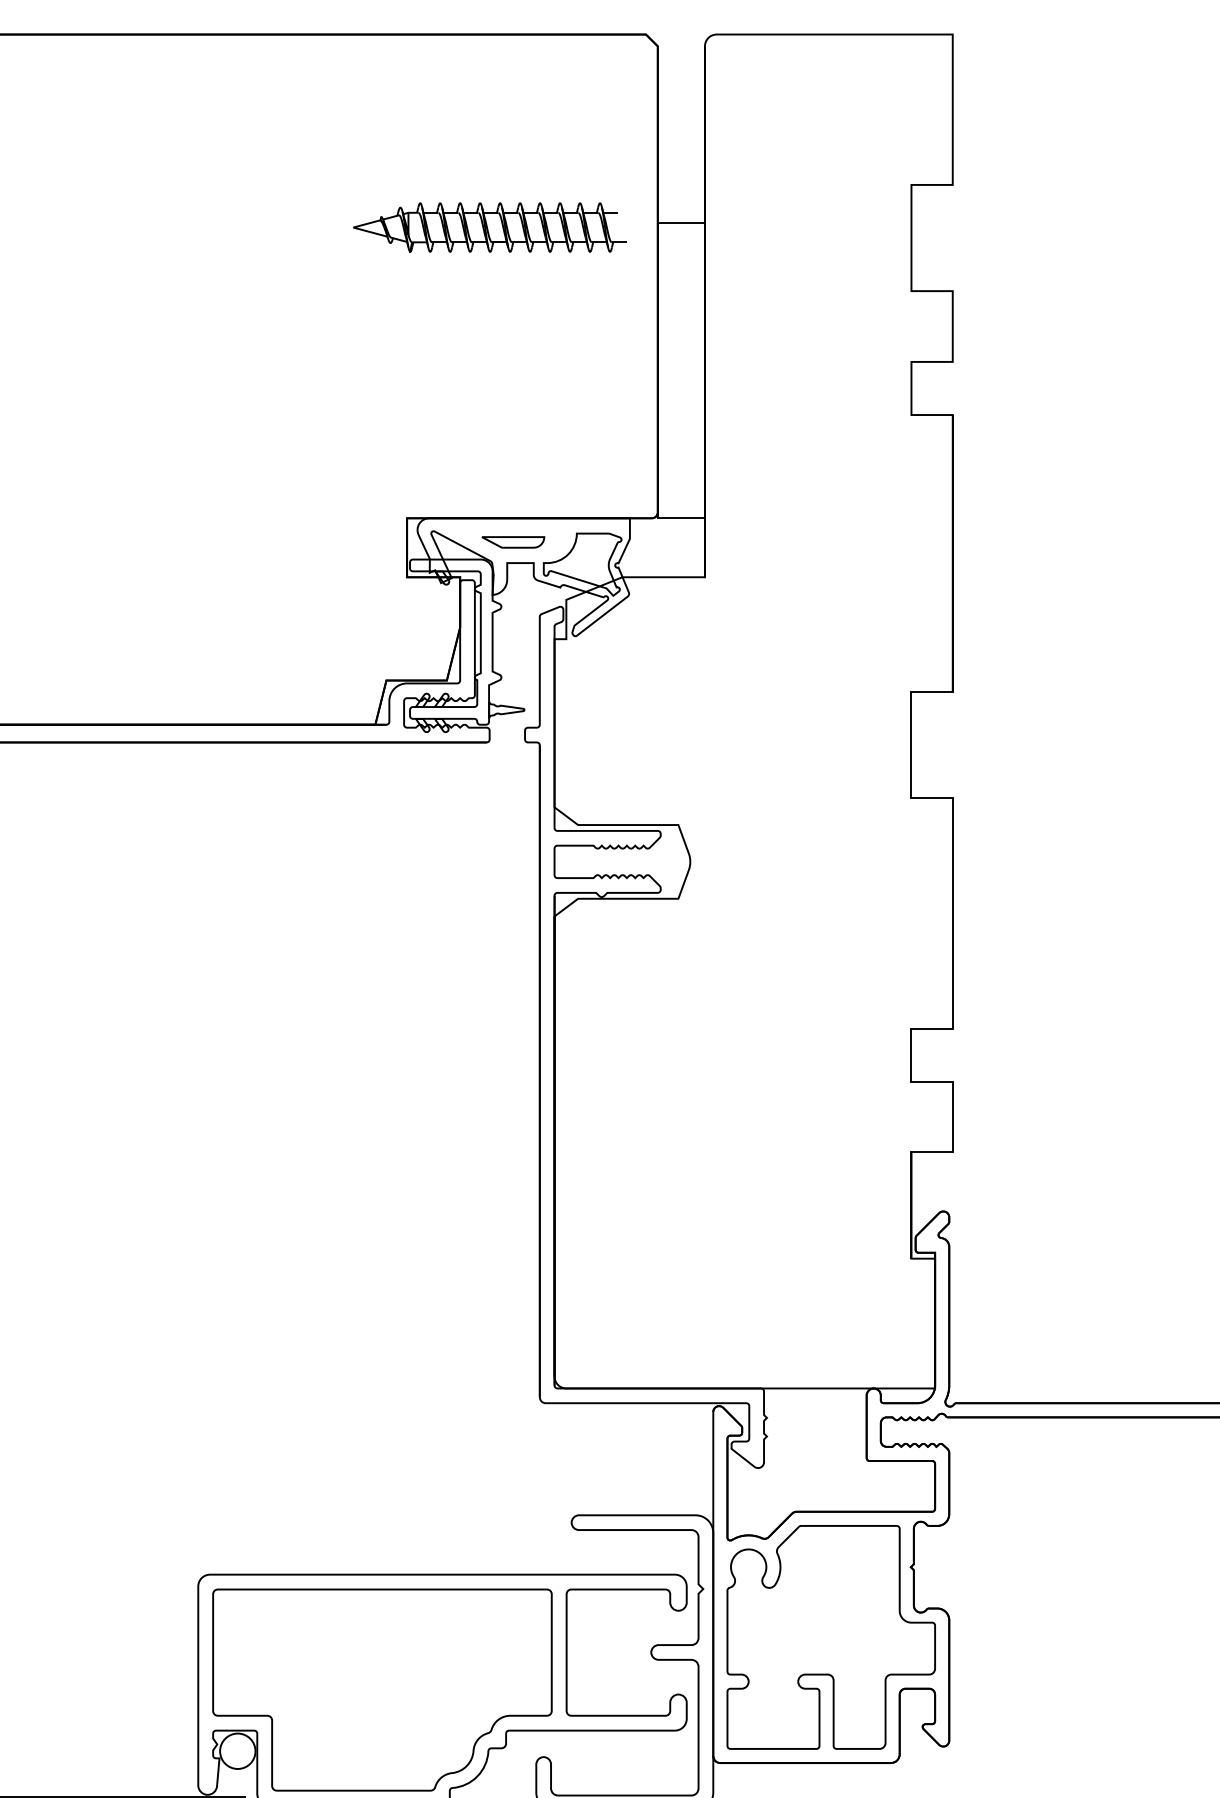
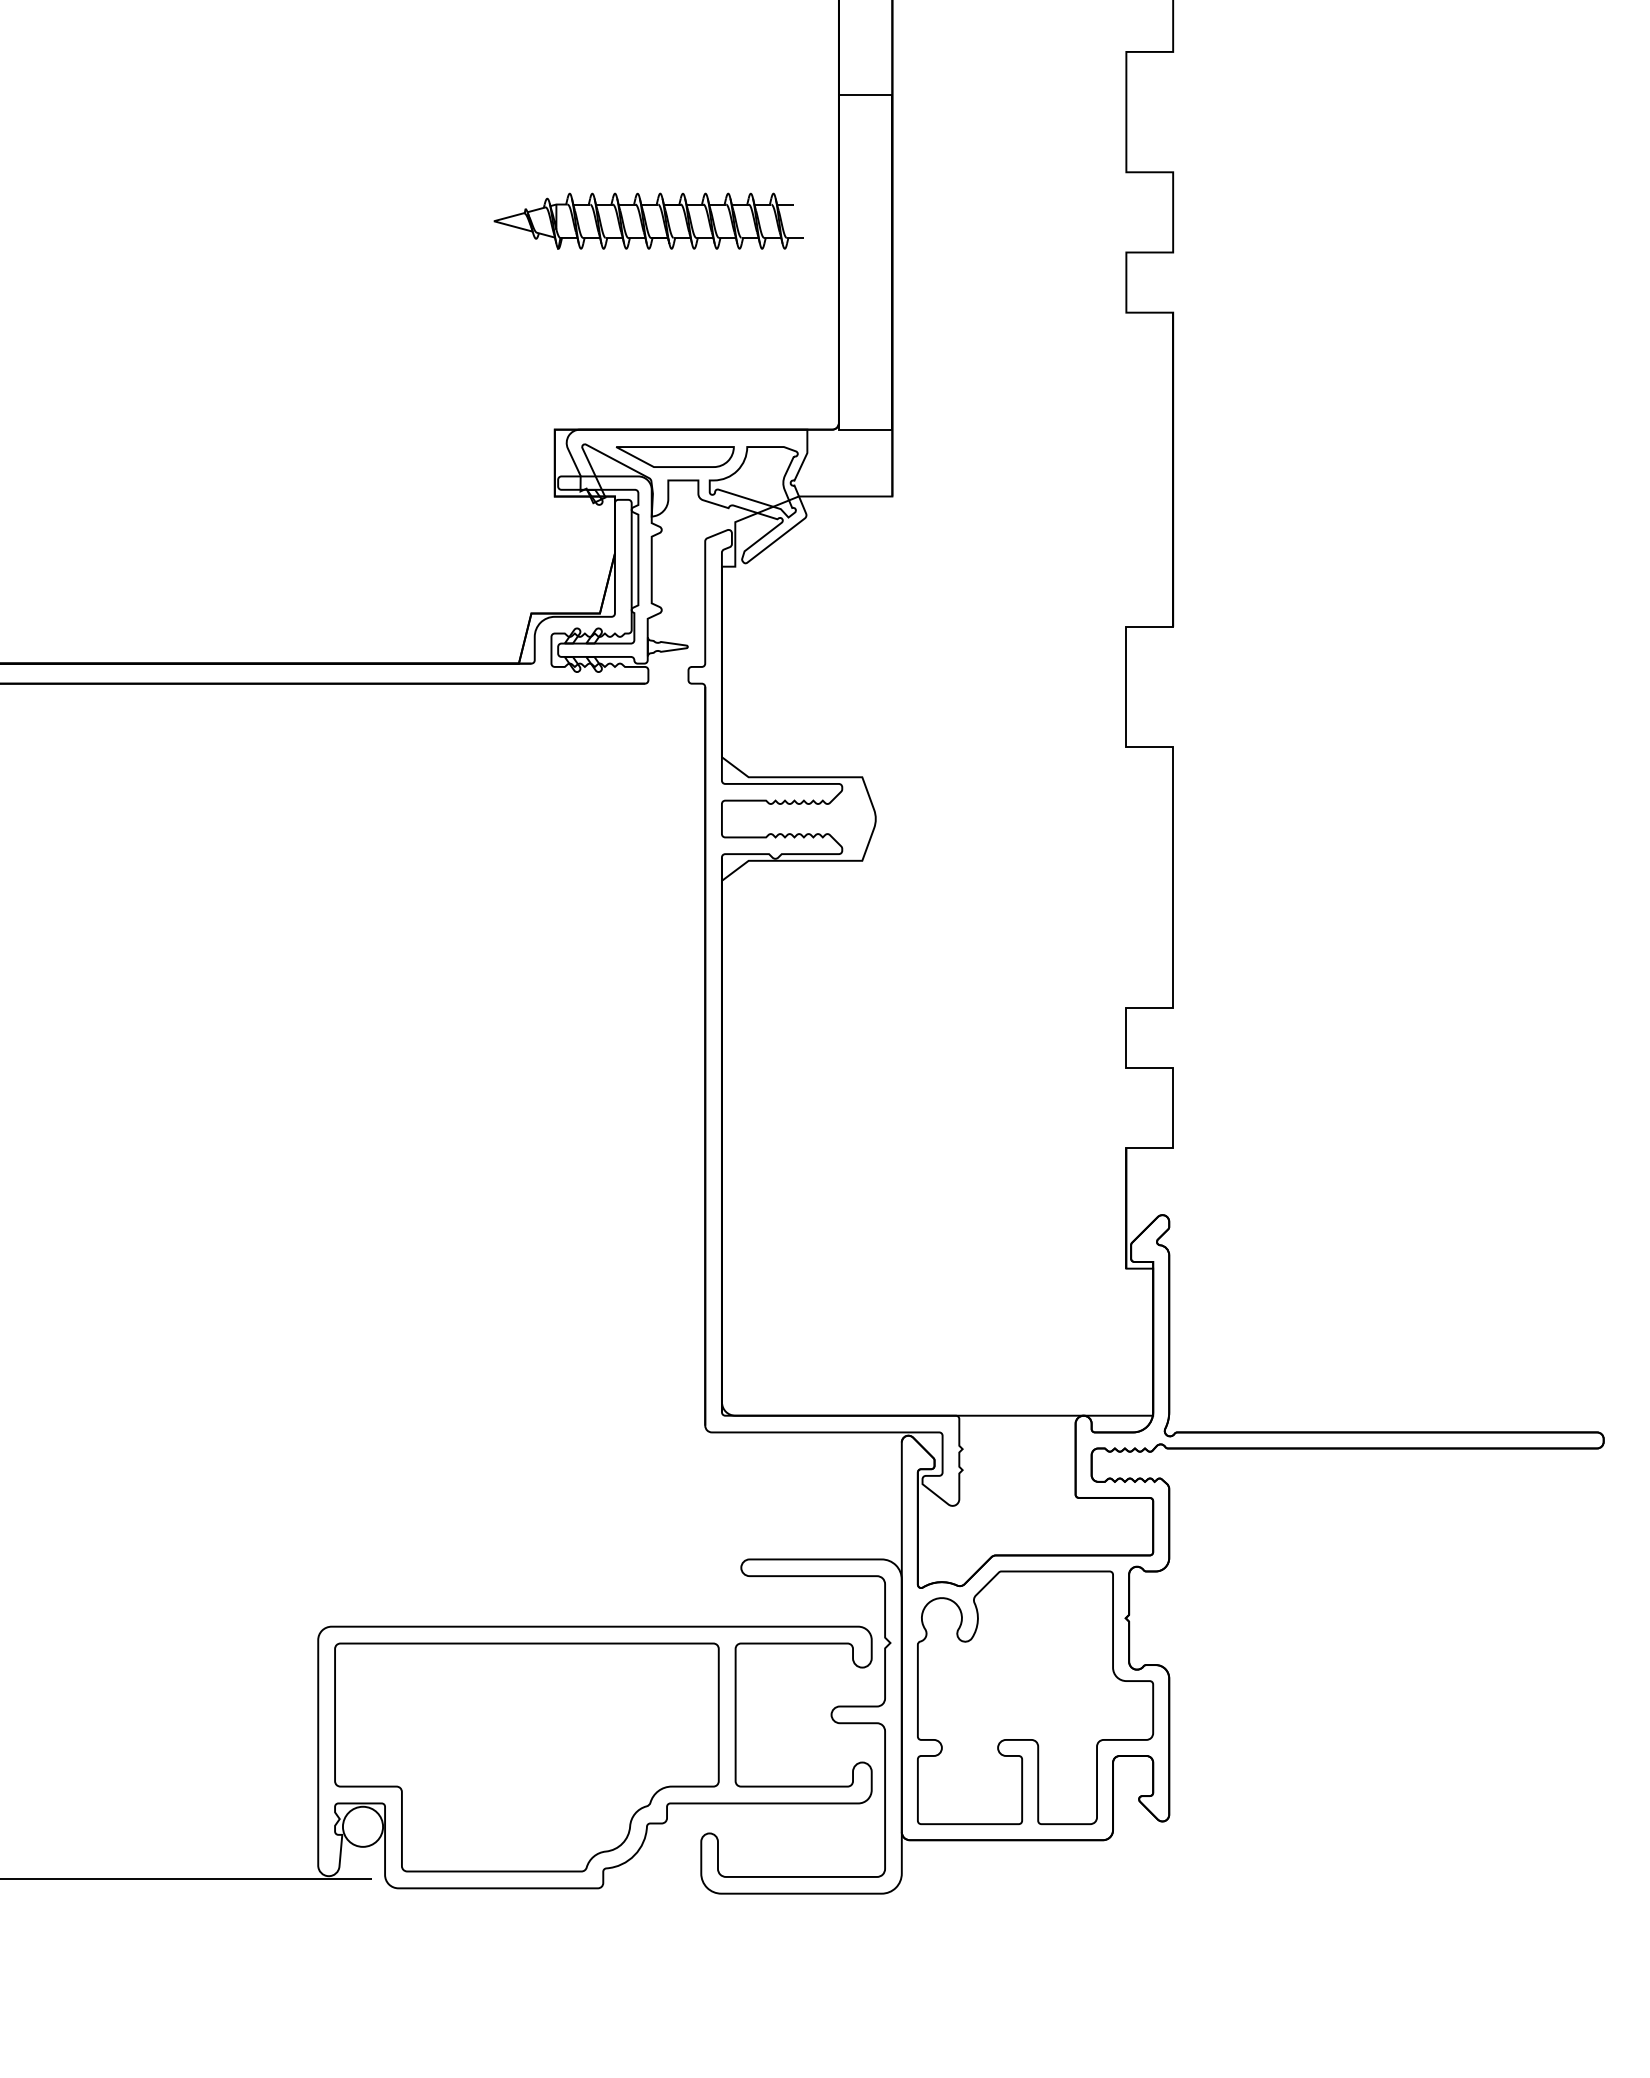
part: (489, 226) -> (648, 220), moved
part: (512, 541) -> (674, 456), size x1.67

